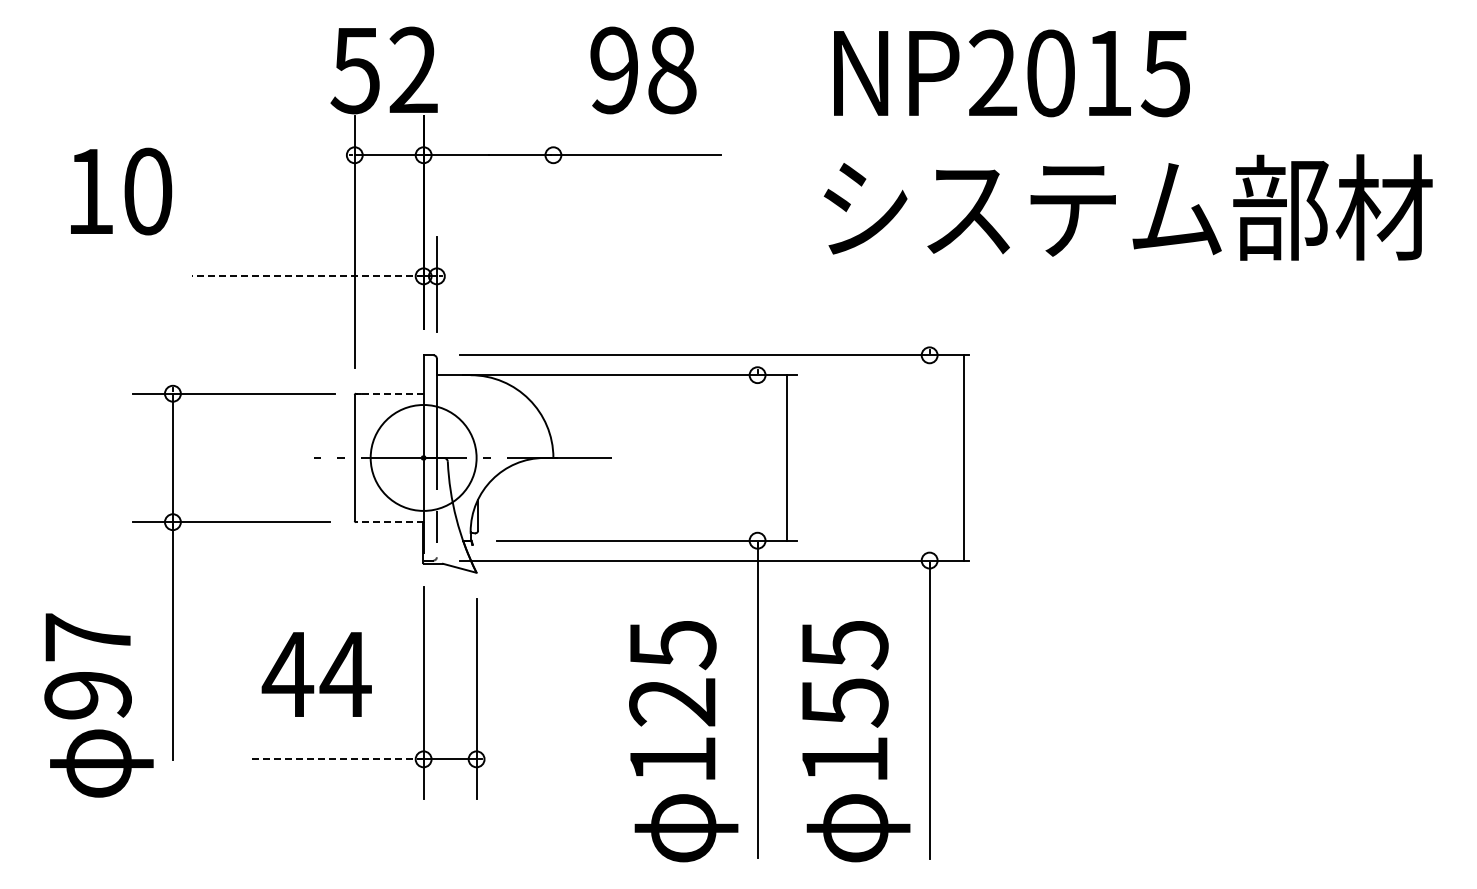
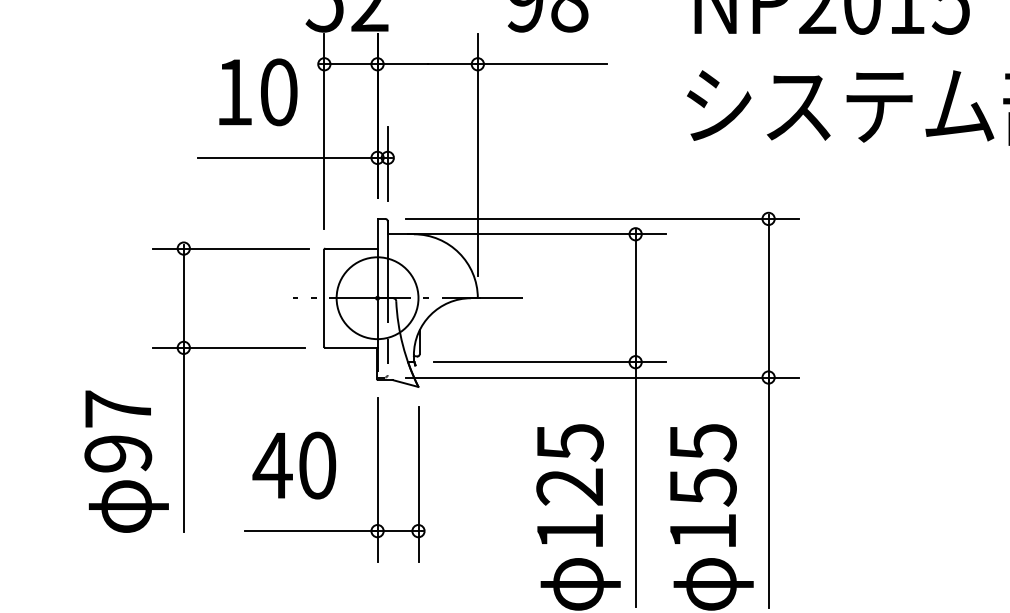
text: (121, 191) -> (258, 92), moved
line: (553, 272) -> (477, 154), added
line: (307, 276) -> (287, 157), dashed -> solid
line: (389, 393) -> (351, 248), dashed -> solid
line: (786, 457) -> (635, 297), moved
line: (963, 457) -> (768, 297), moved
line: (389, 522) -> (351, 348), dashed -> solid
text: (345, 674) -> (317, 465), 44 -> 40
text: (98, 705) -> (126, 461), moved
line: (337, 759) -> (310, 531), dashed -> solid

